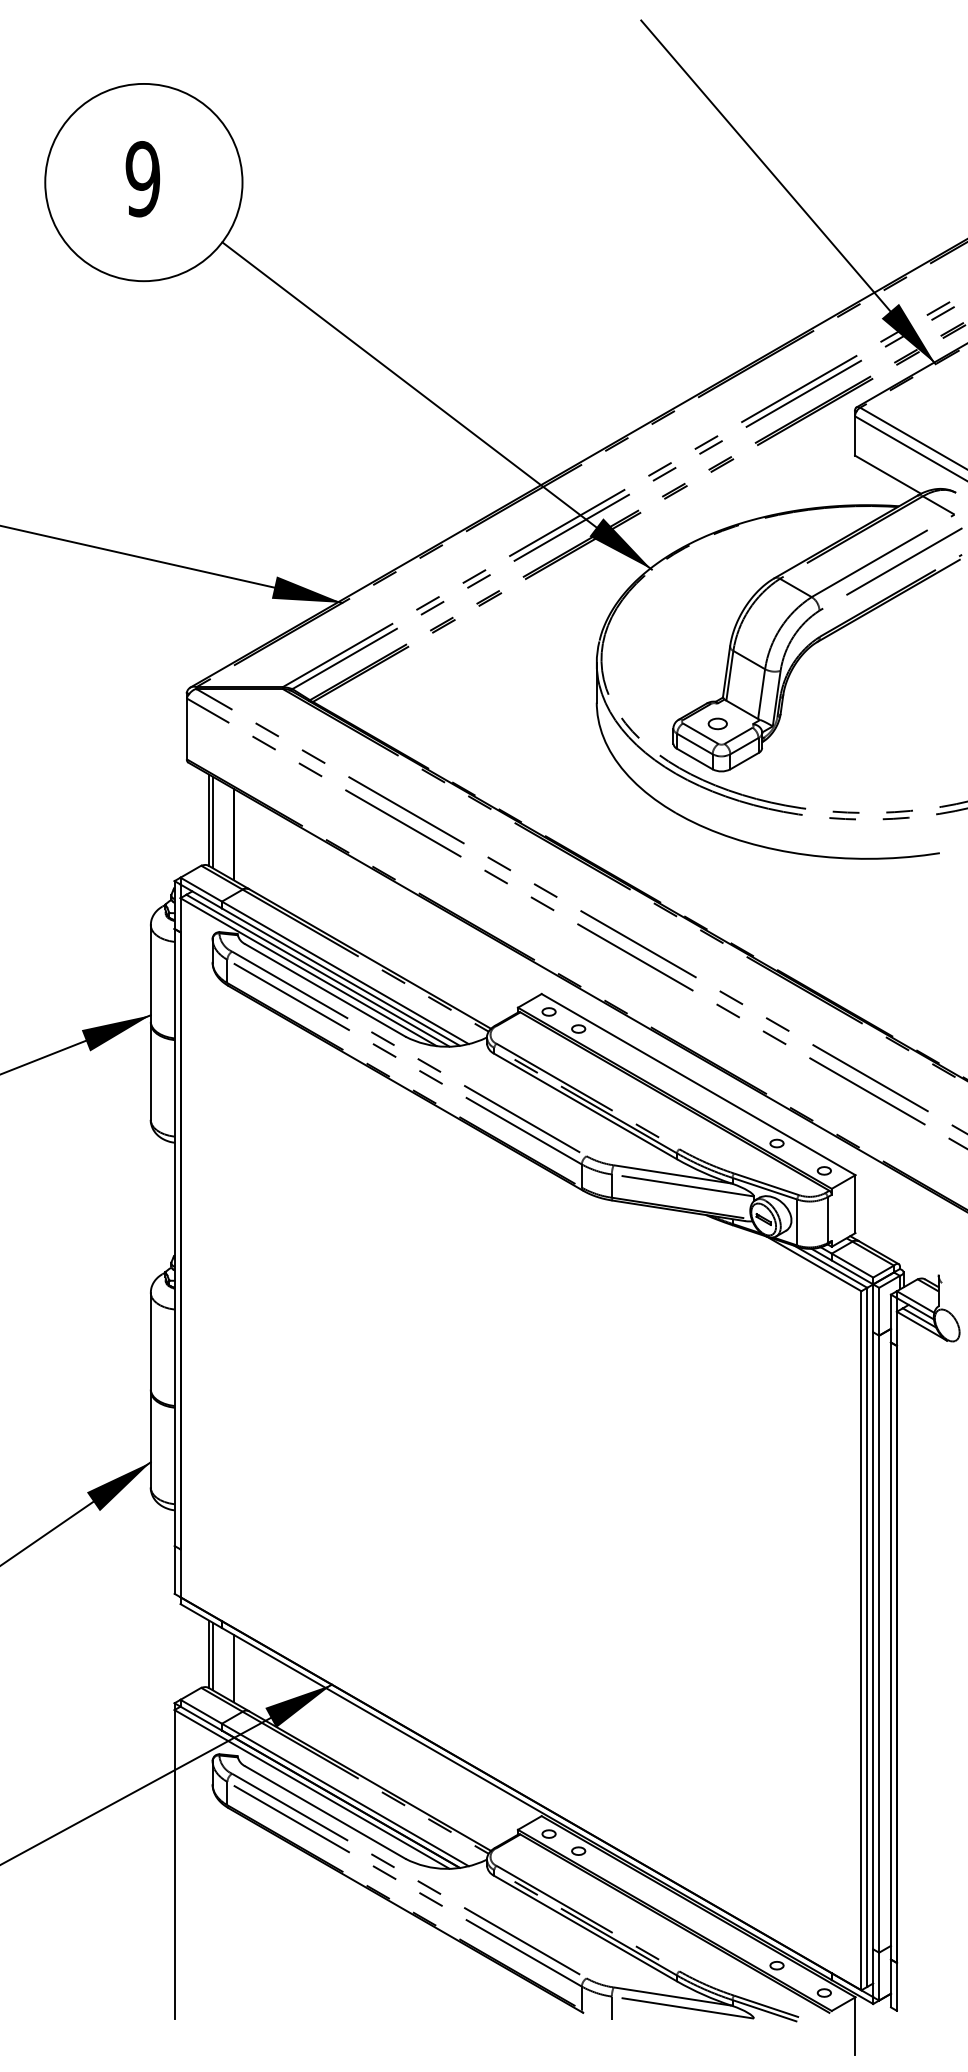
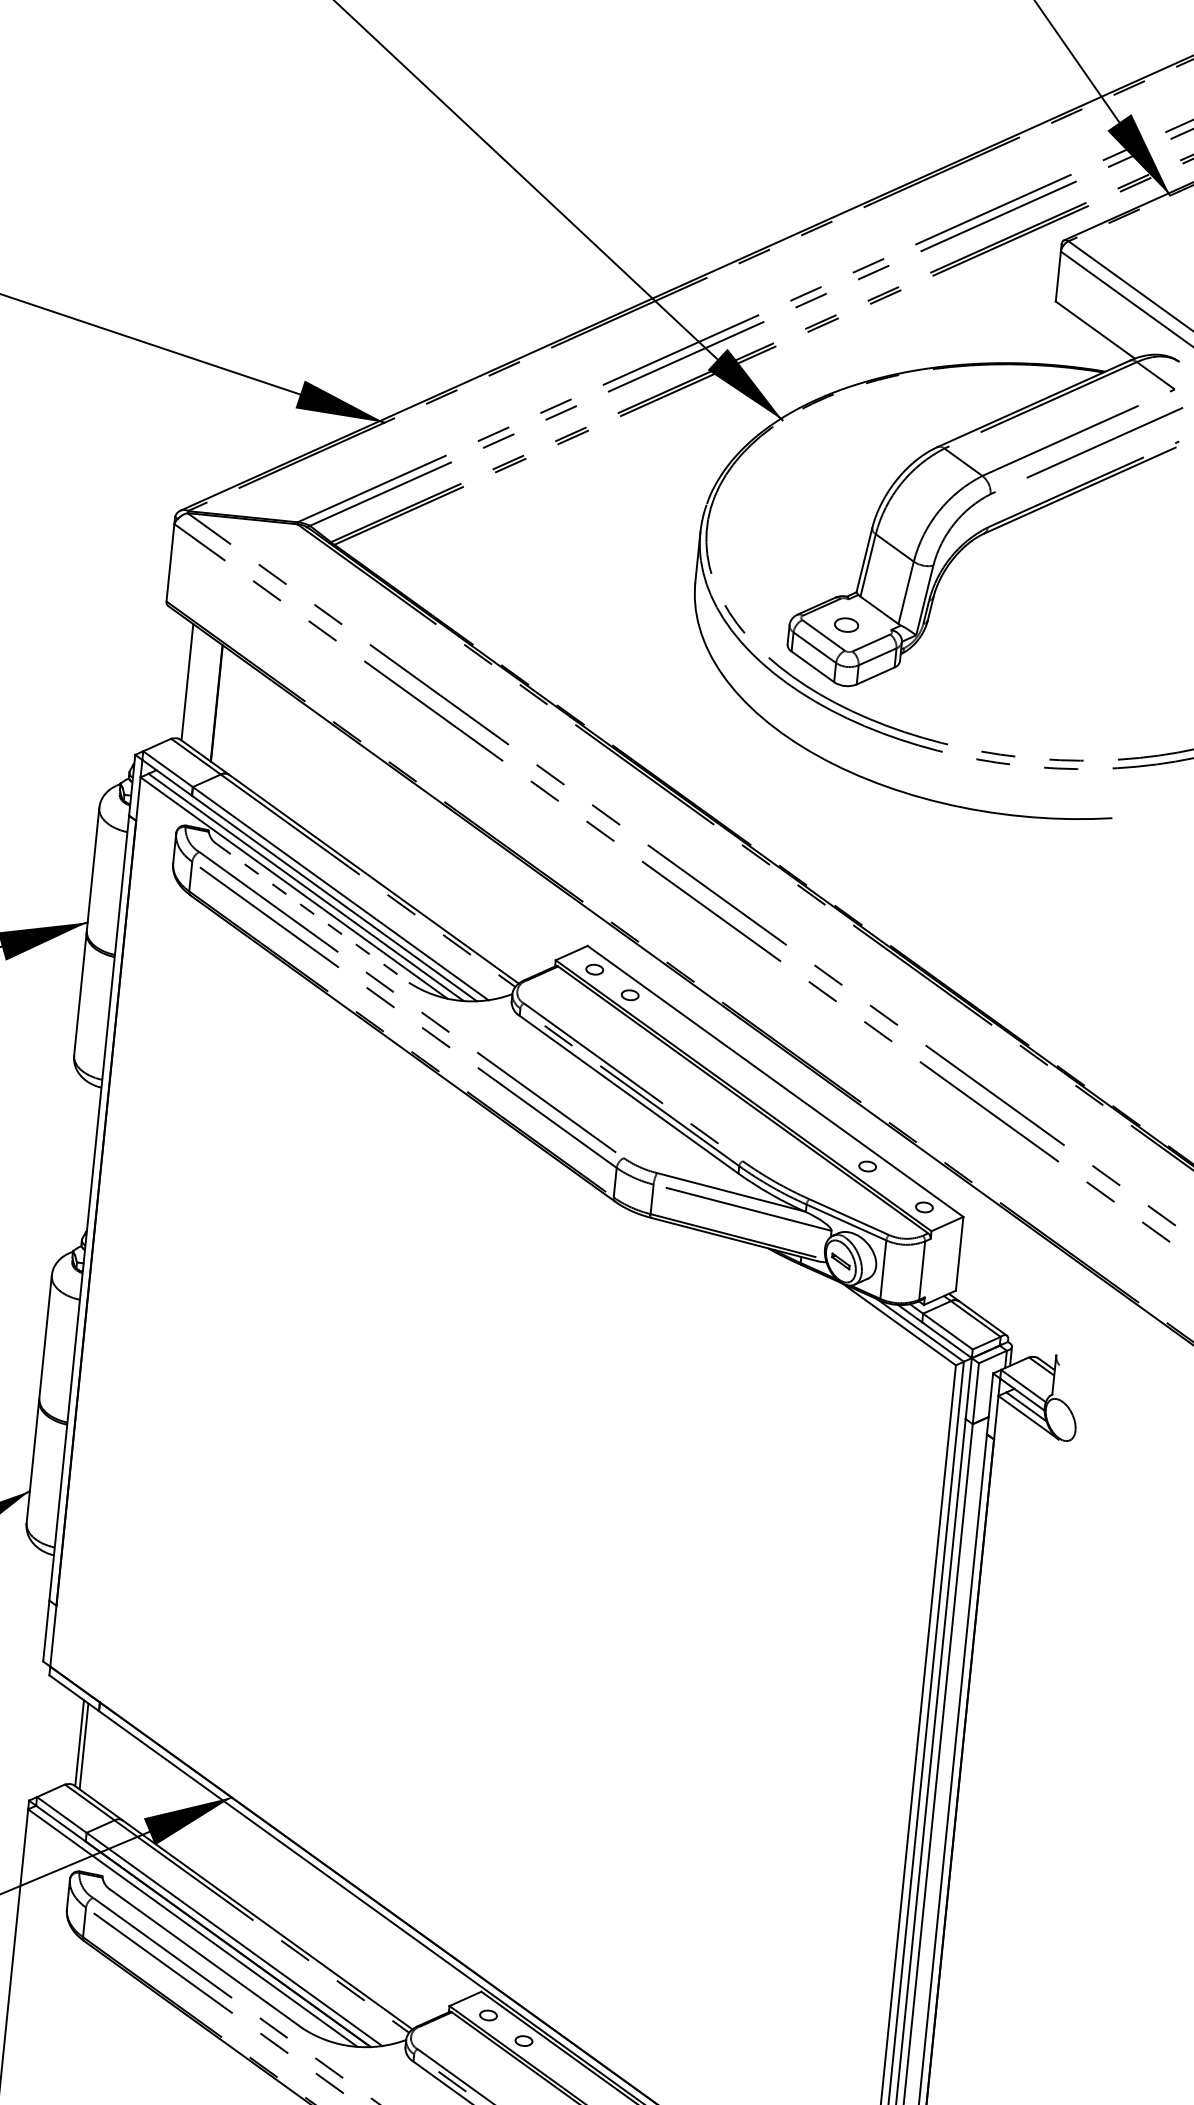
line: (213, 822) -> (192, 685), removed
line: (325, 990) -> (313, 913), solid -> dashed
line: (233, 1668) -> (108, 1764), removed

